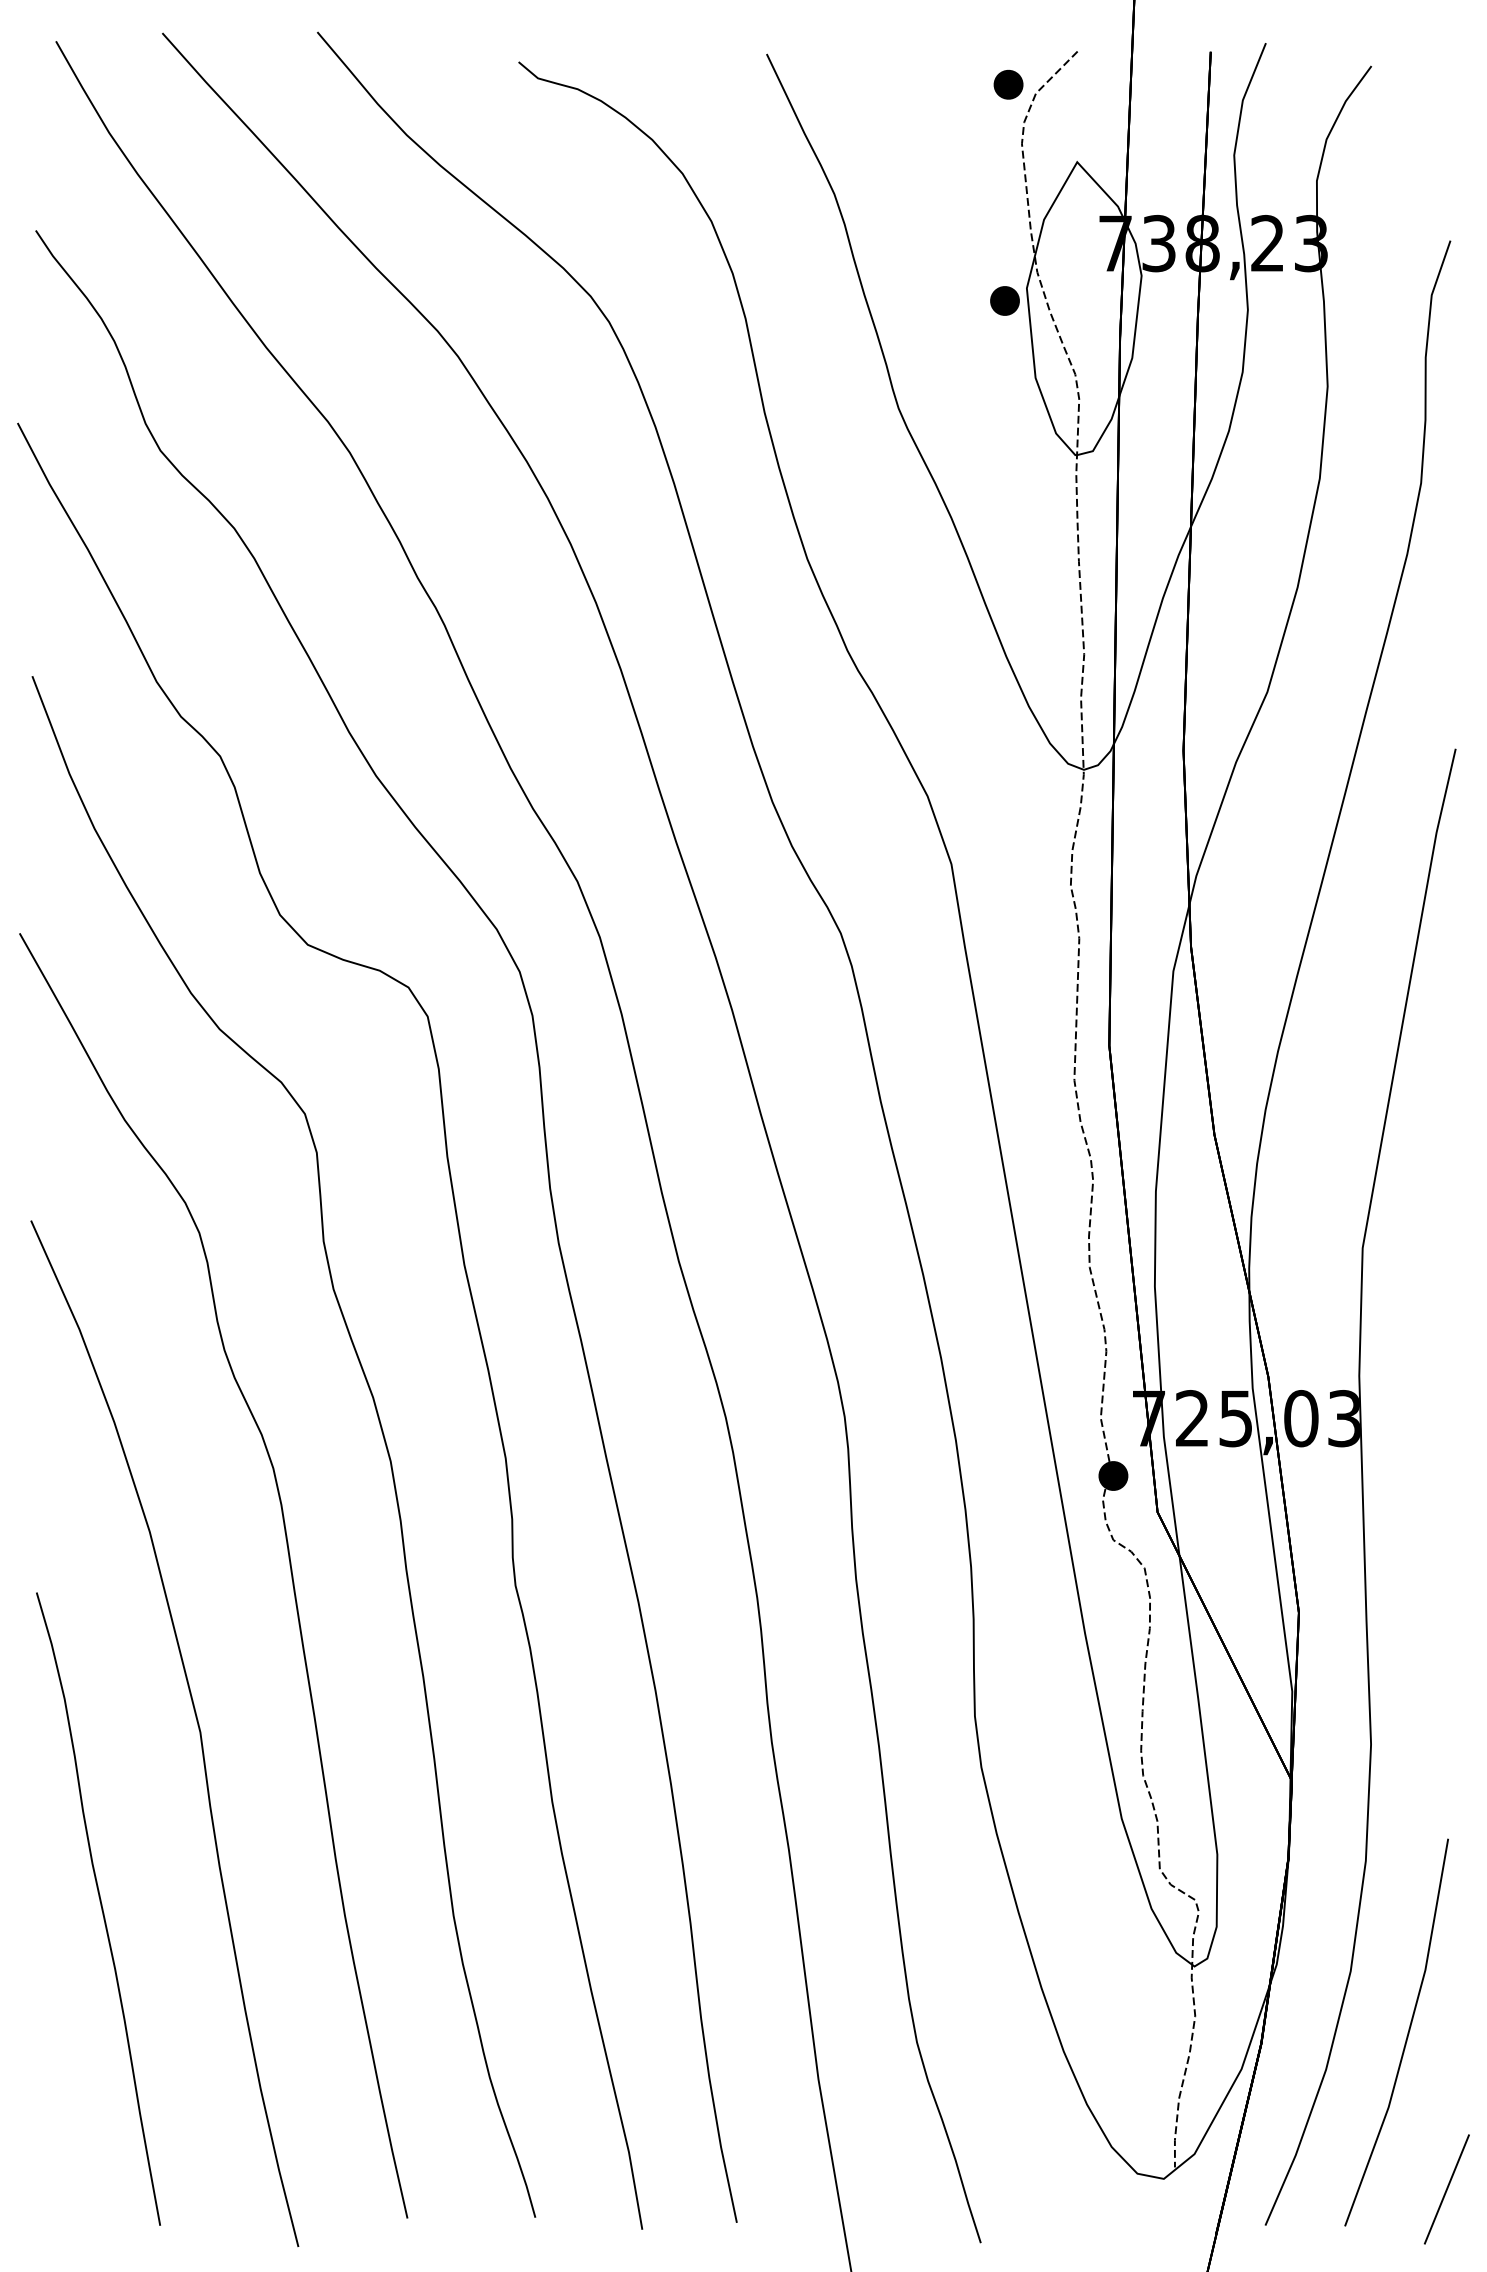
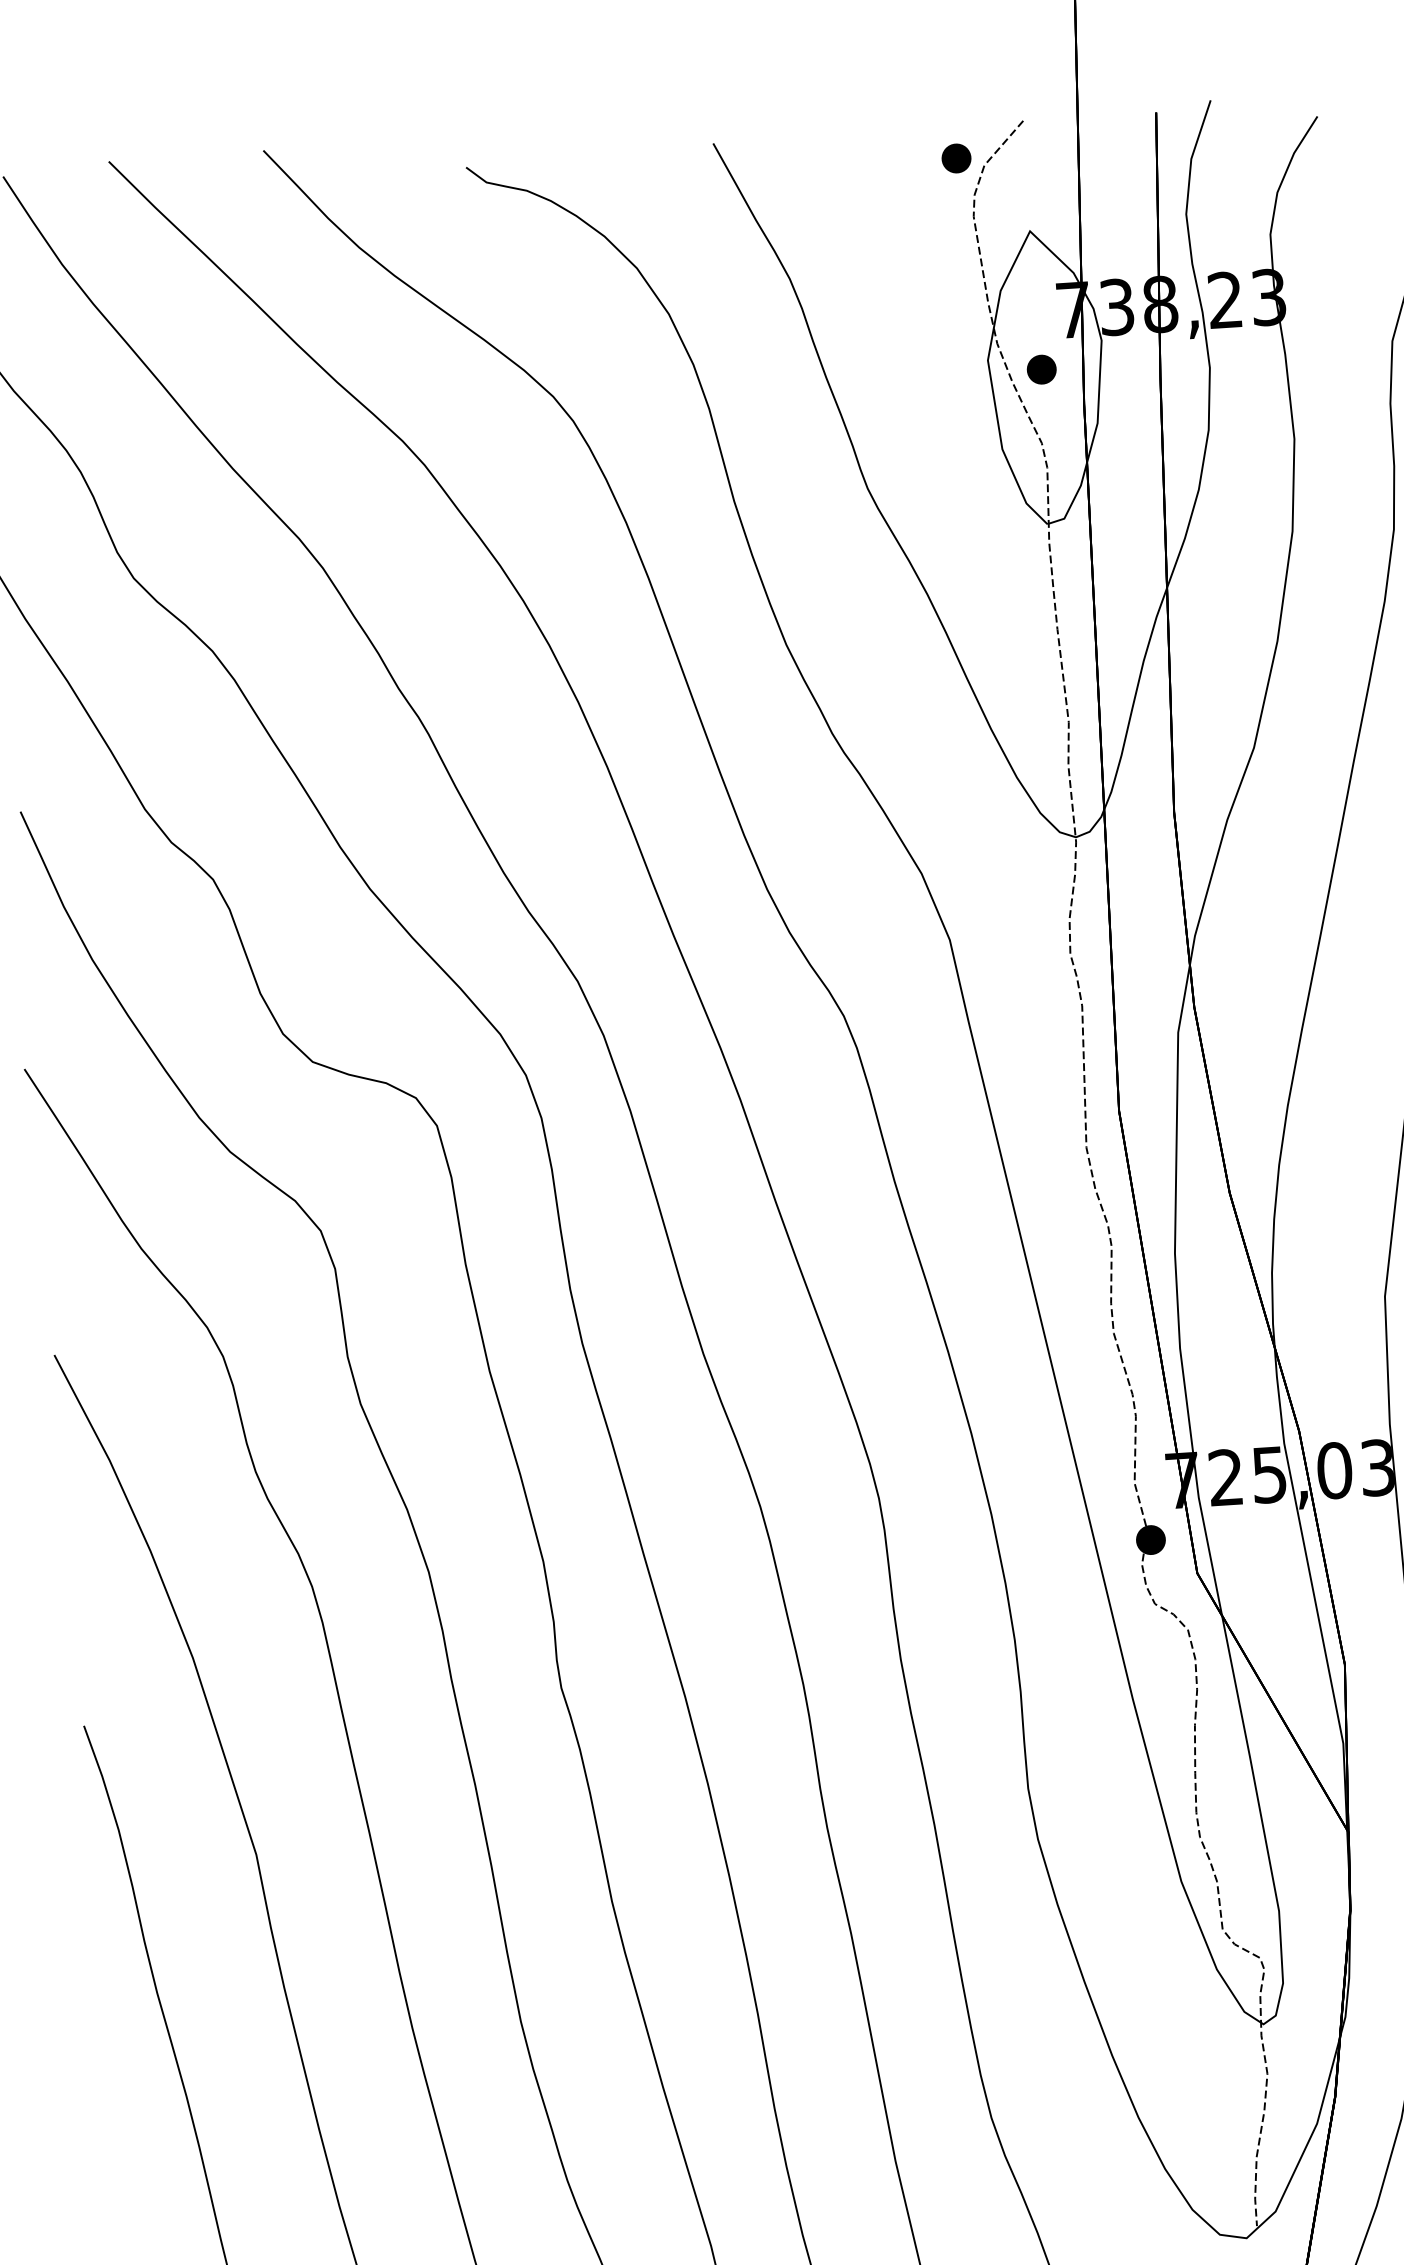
part: (1004, 300) -> (1041, 369), moved

